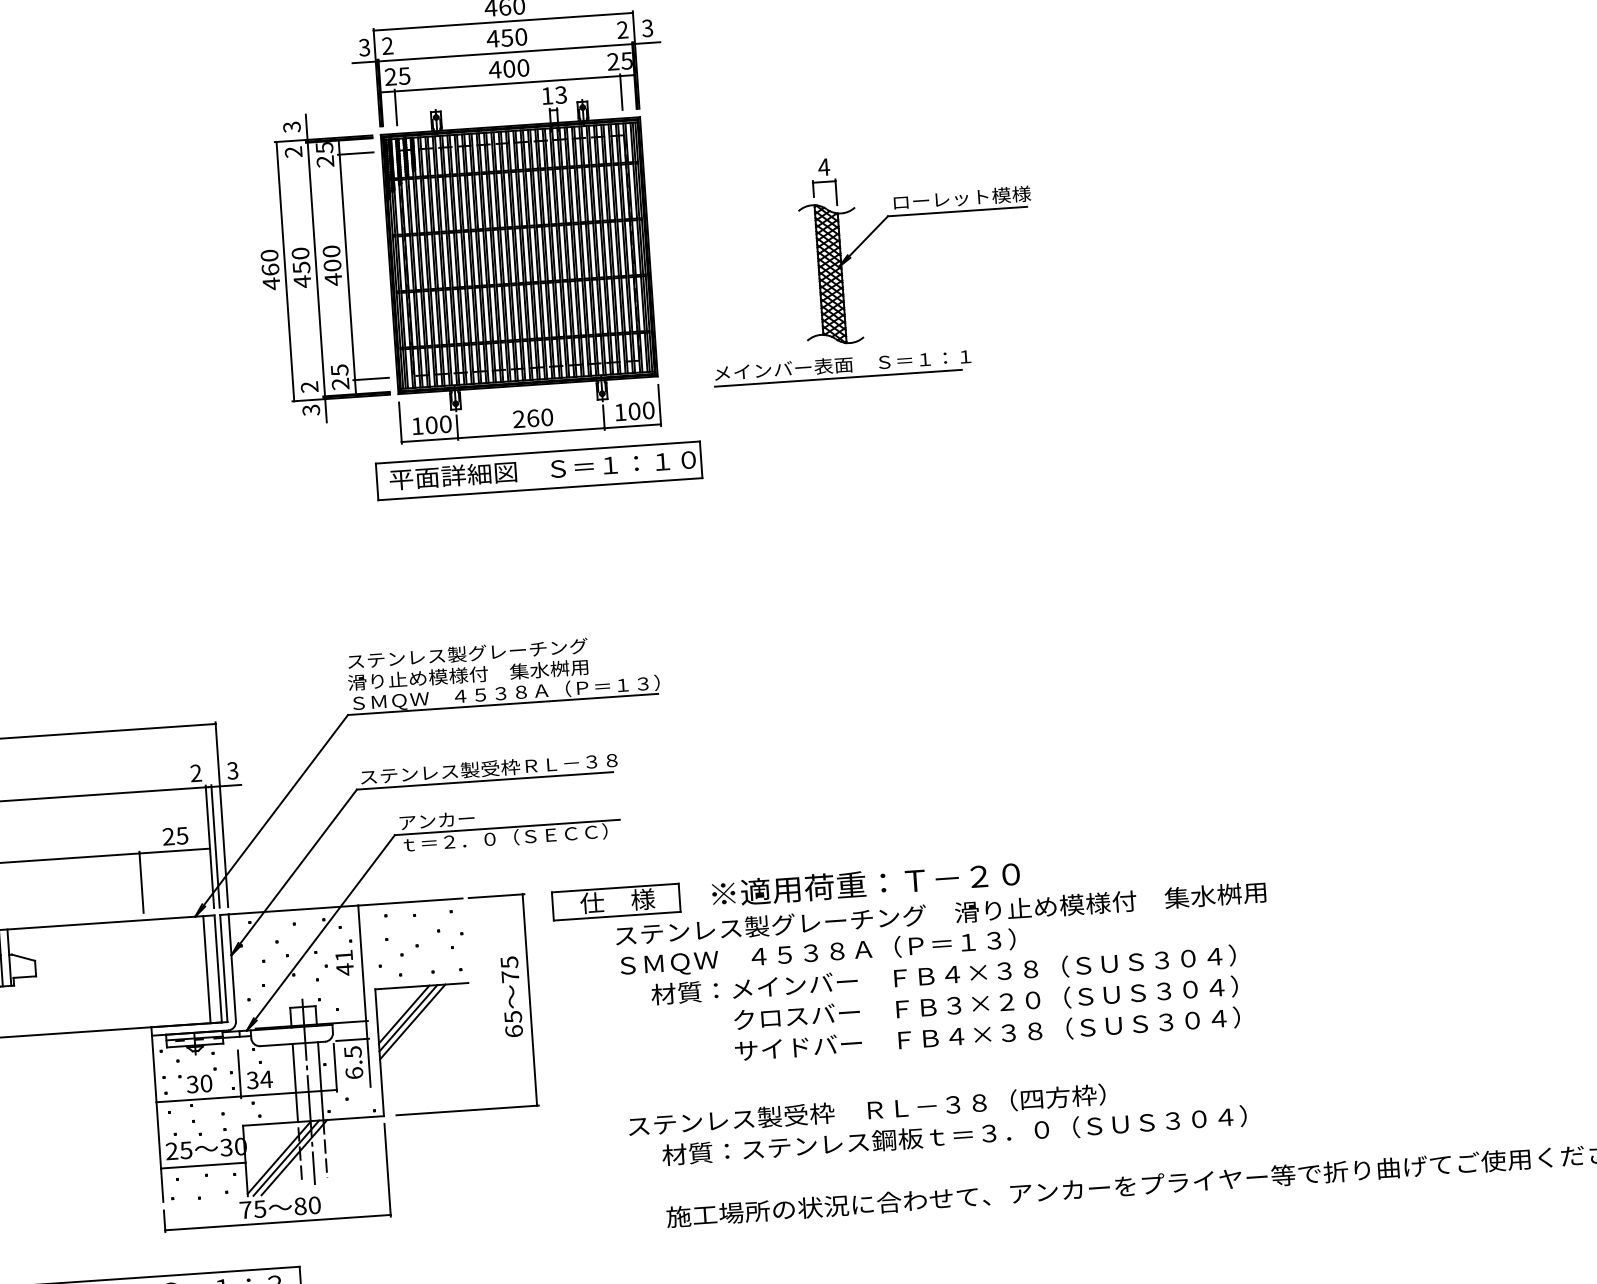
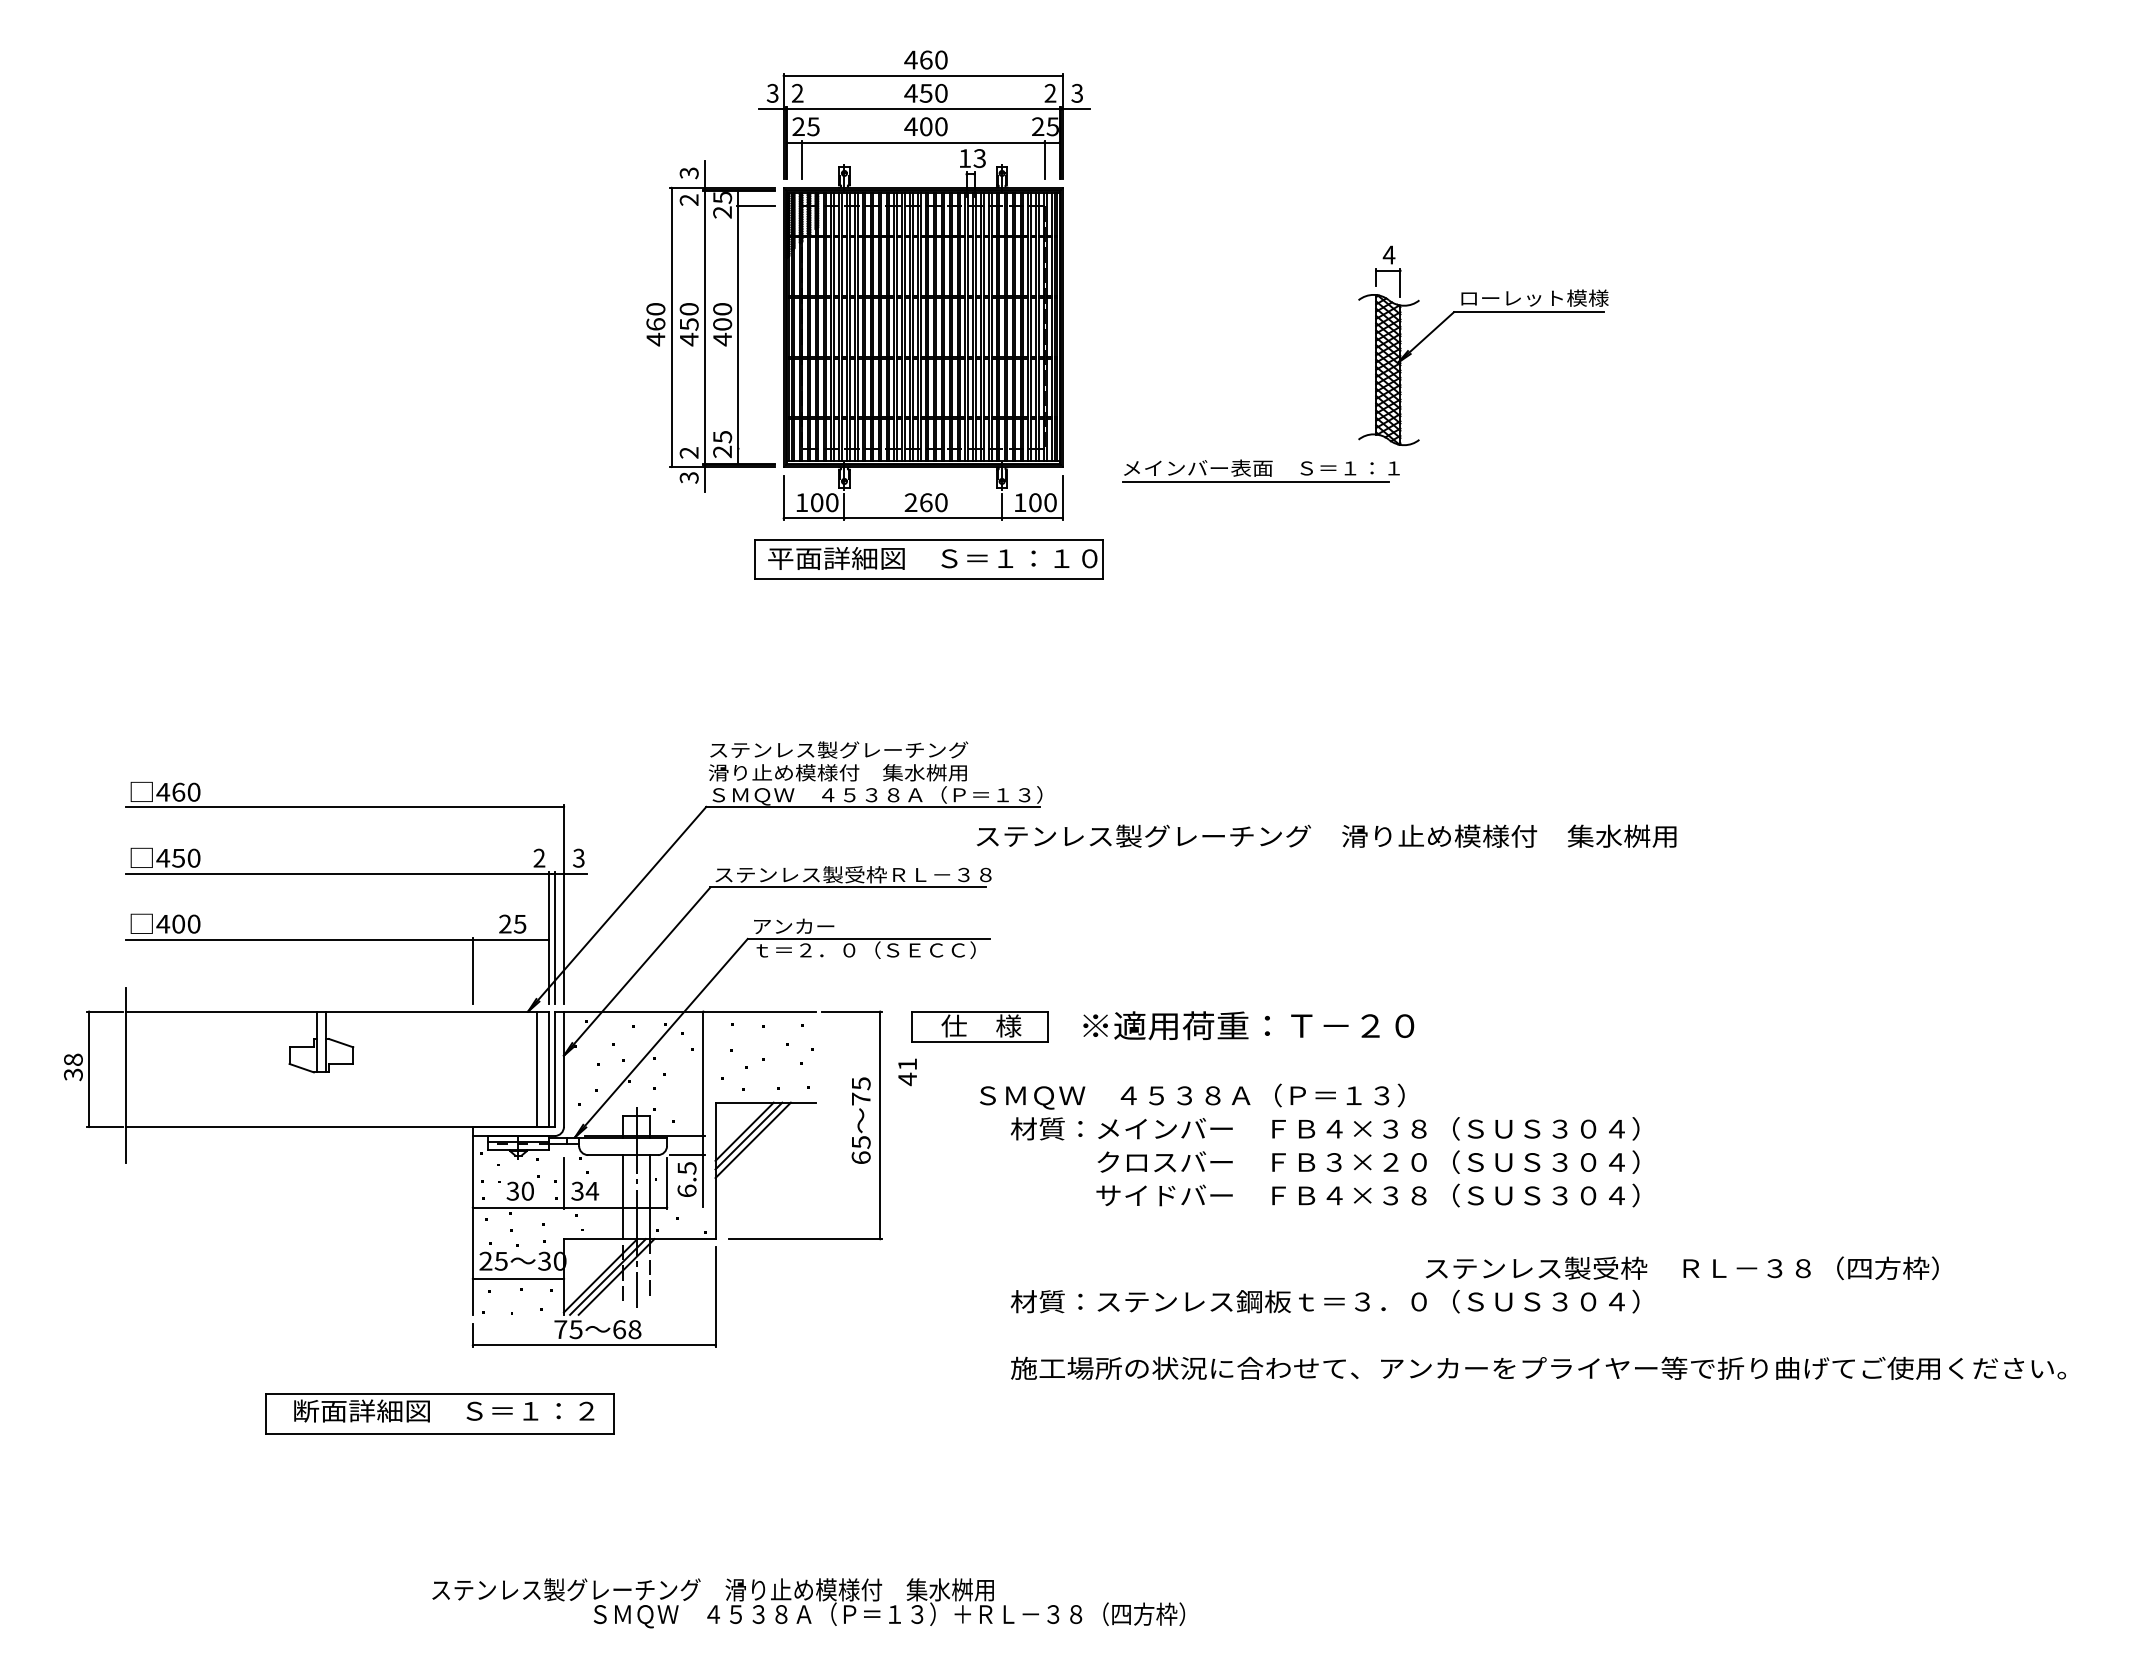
part: (915, 214) -> (1483, 312), moved
line: (370, 378) -> (755, 448), removed
text: (940, 913) -> (1326, 835), moved
text: (344, 963) -> (907, 1072), moved
text: (866, 1110) -> (1681, 1268), moved
text: (307, 1205) -> (627, 1329), 80 -> 68

